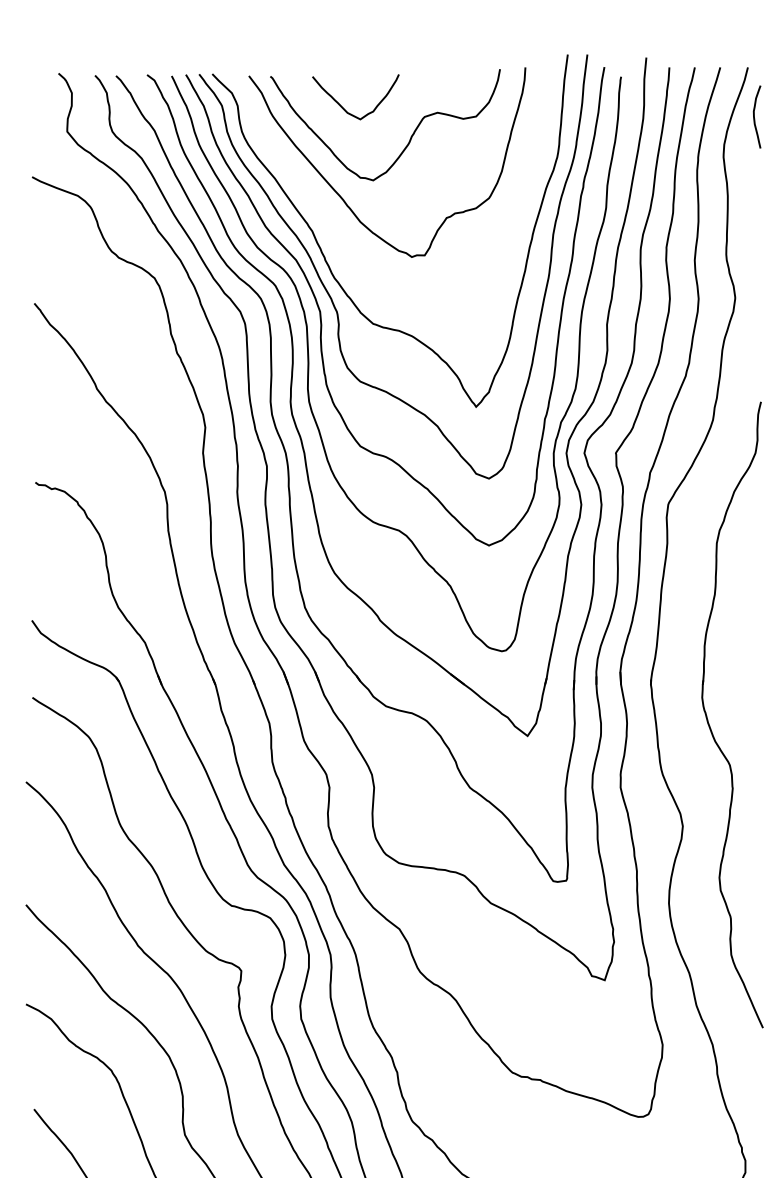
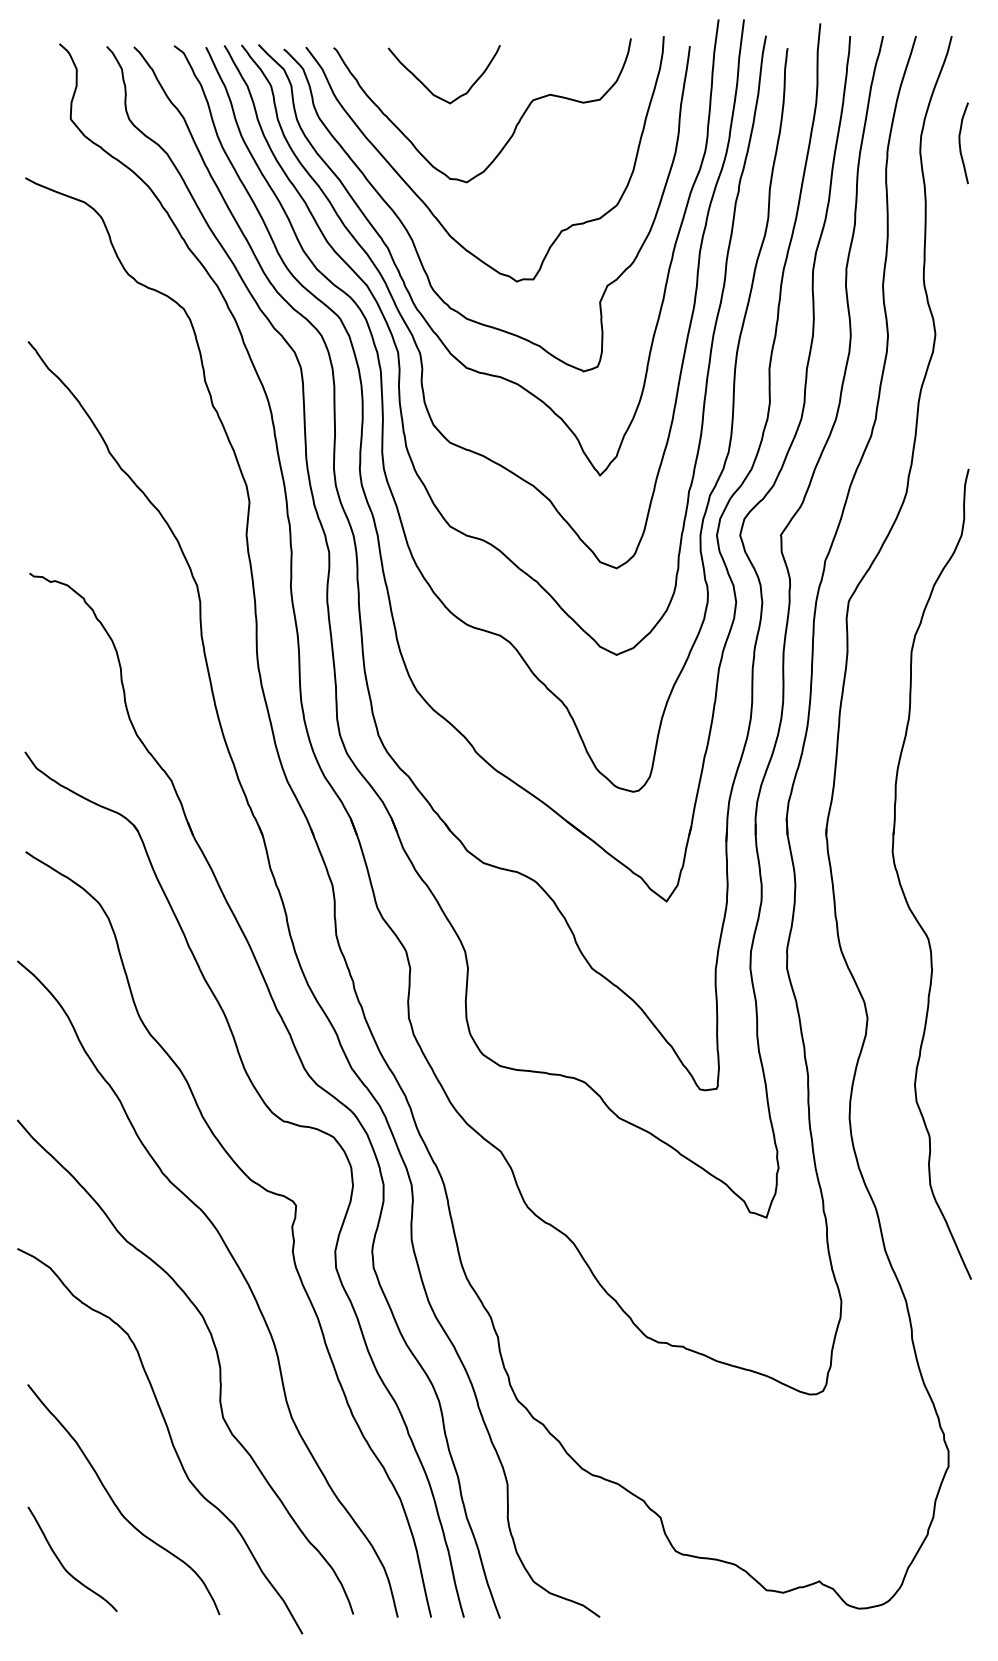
curve: (754, 117) -> (960, 143), moved
curve: (332, 226) -> (414, 242), added

